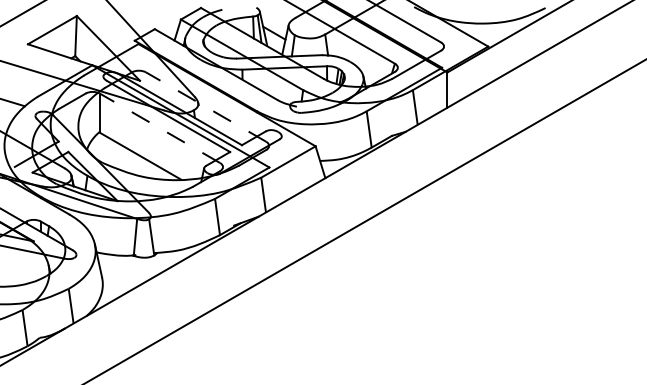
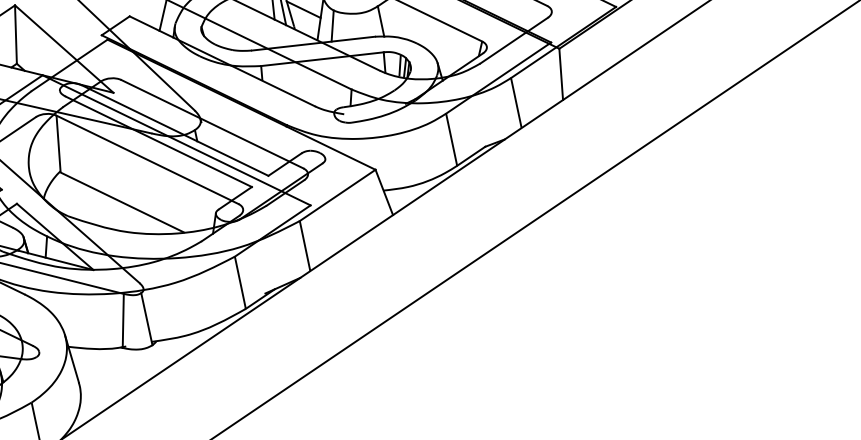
line: (205, 106) -> (211, 123), dashed -> solid
line: (159, 128) -> (146, 160), dashed -> solid

